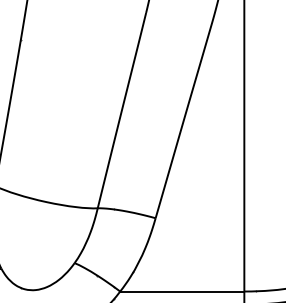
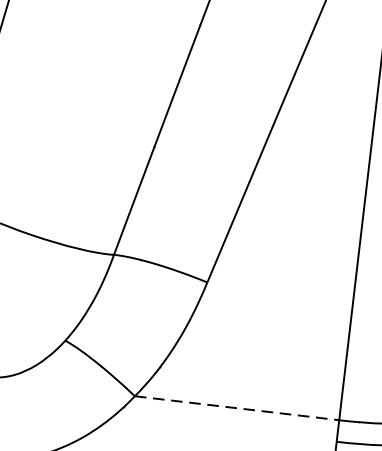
line: (182, 291) -> (237, 408), solid -> dashed

